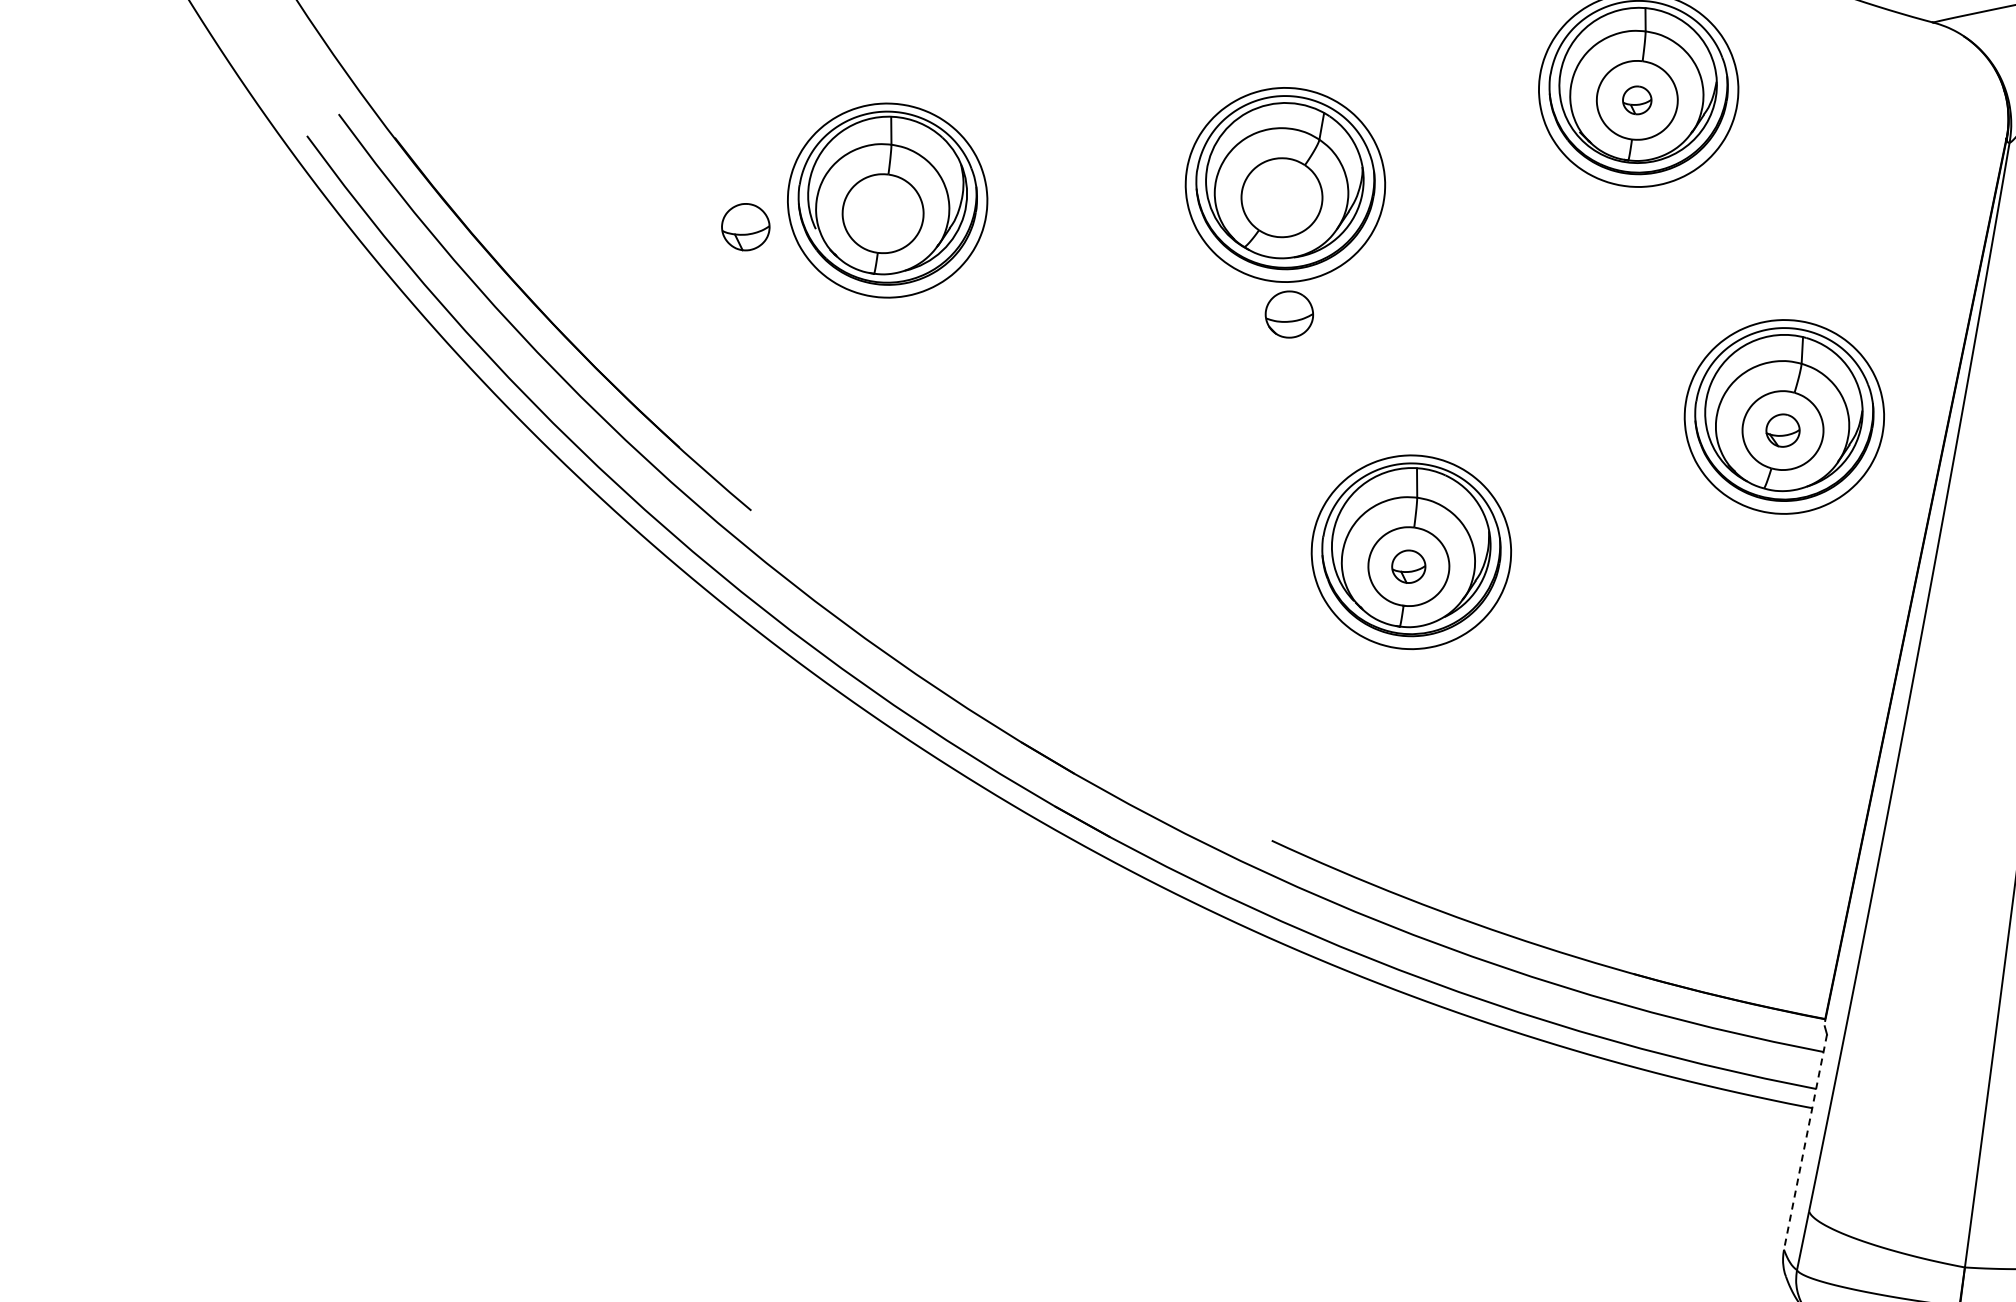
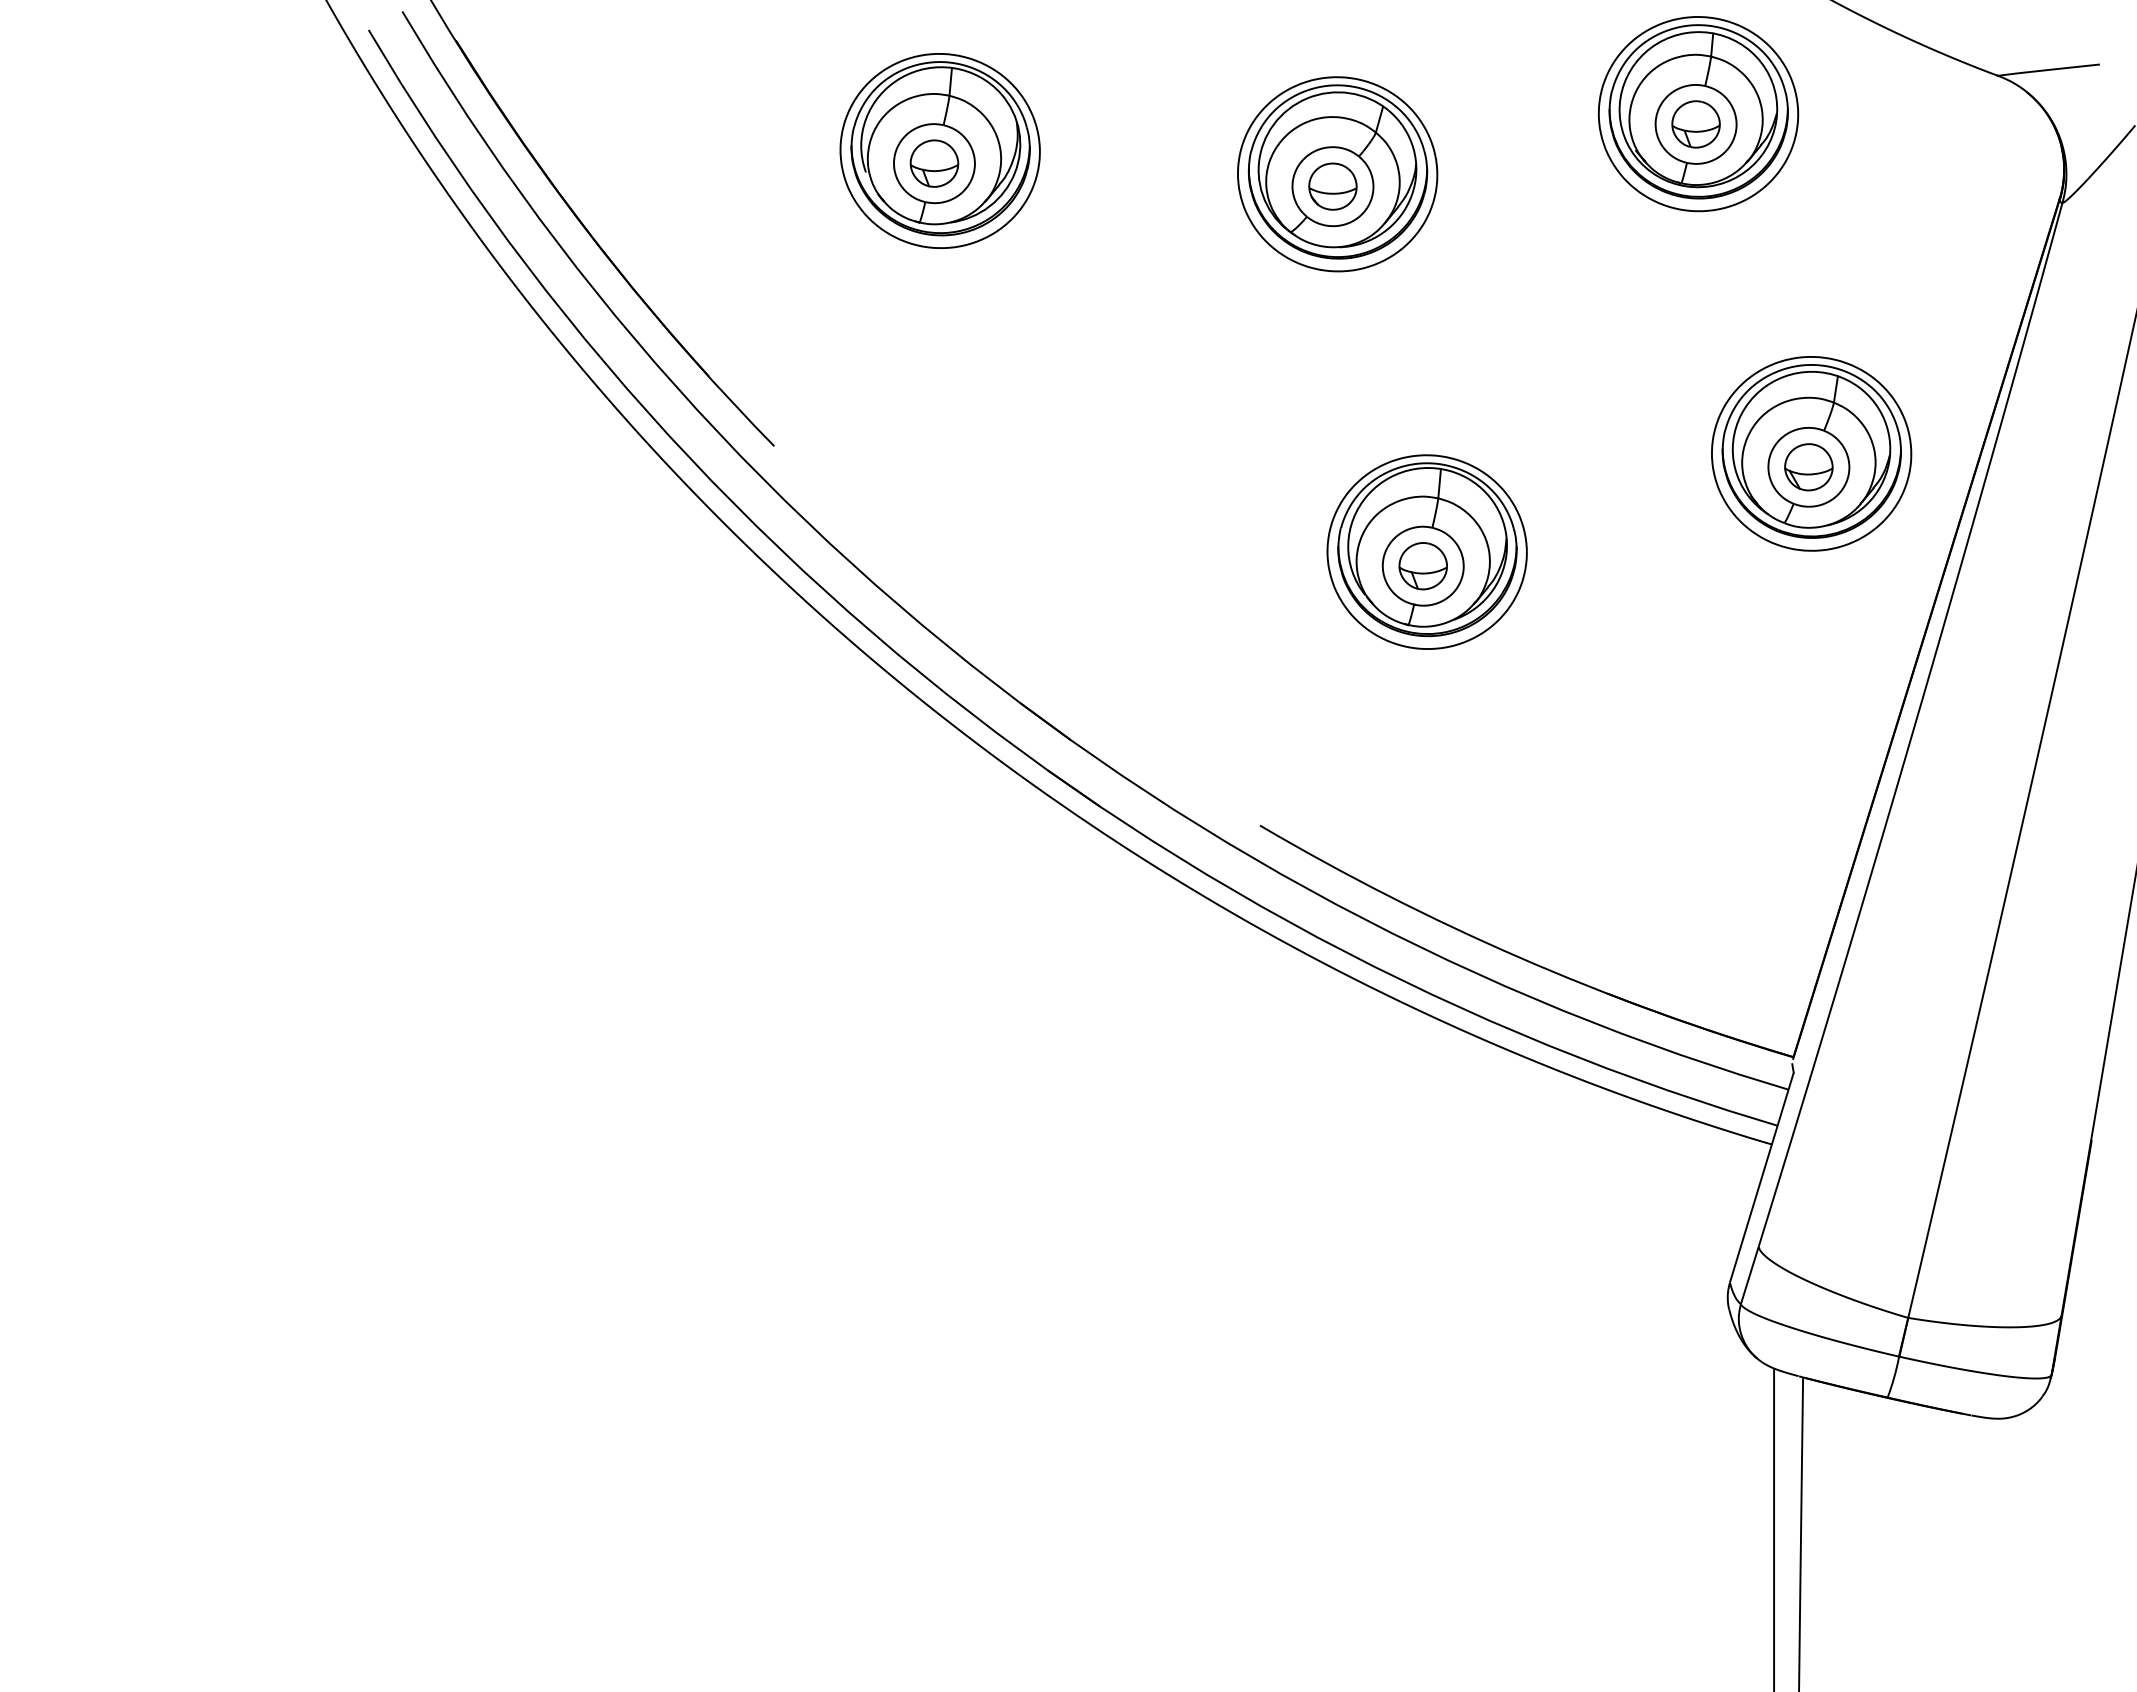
part: (1636, 100) -> (1695, 124), size x1.67
part: (745, 227) -> (934, 163), moved
part: (1288, 314) -> (1332, 186), moved
part: (1782, 430) -> (1808, 467), size x1.43
part: (1408, 567) -> (1422, 566), size x1.43
line: (1805, 1142) -> (1761, 1177), dashed -> solid

